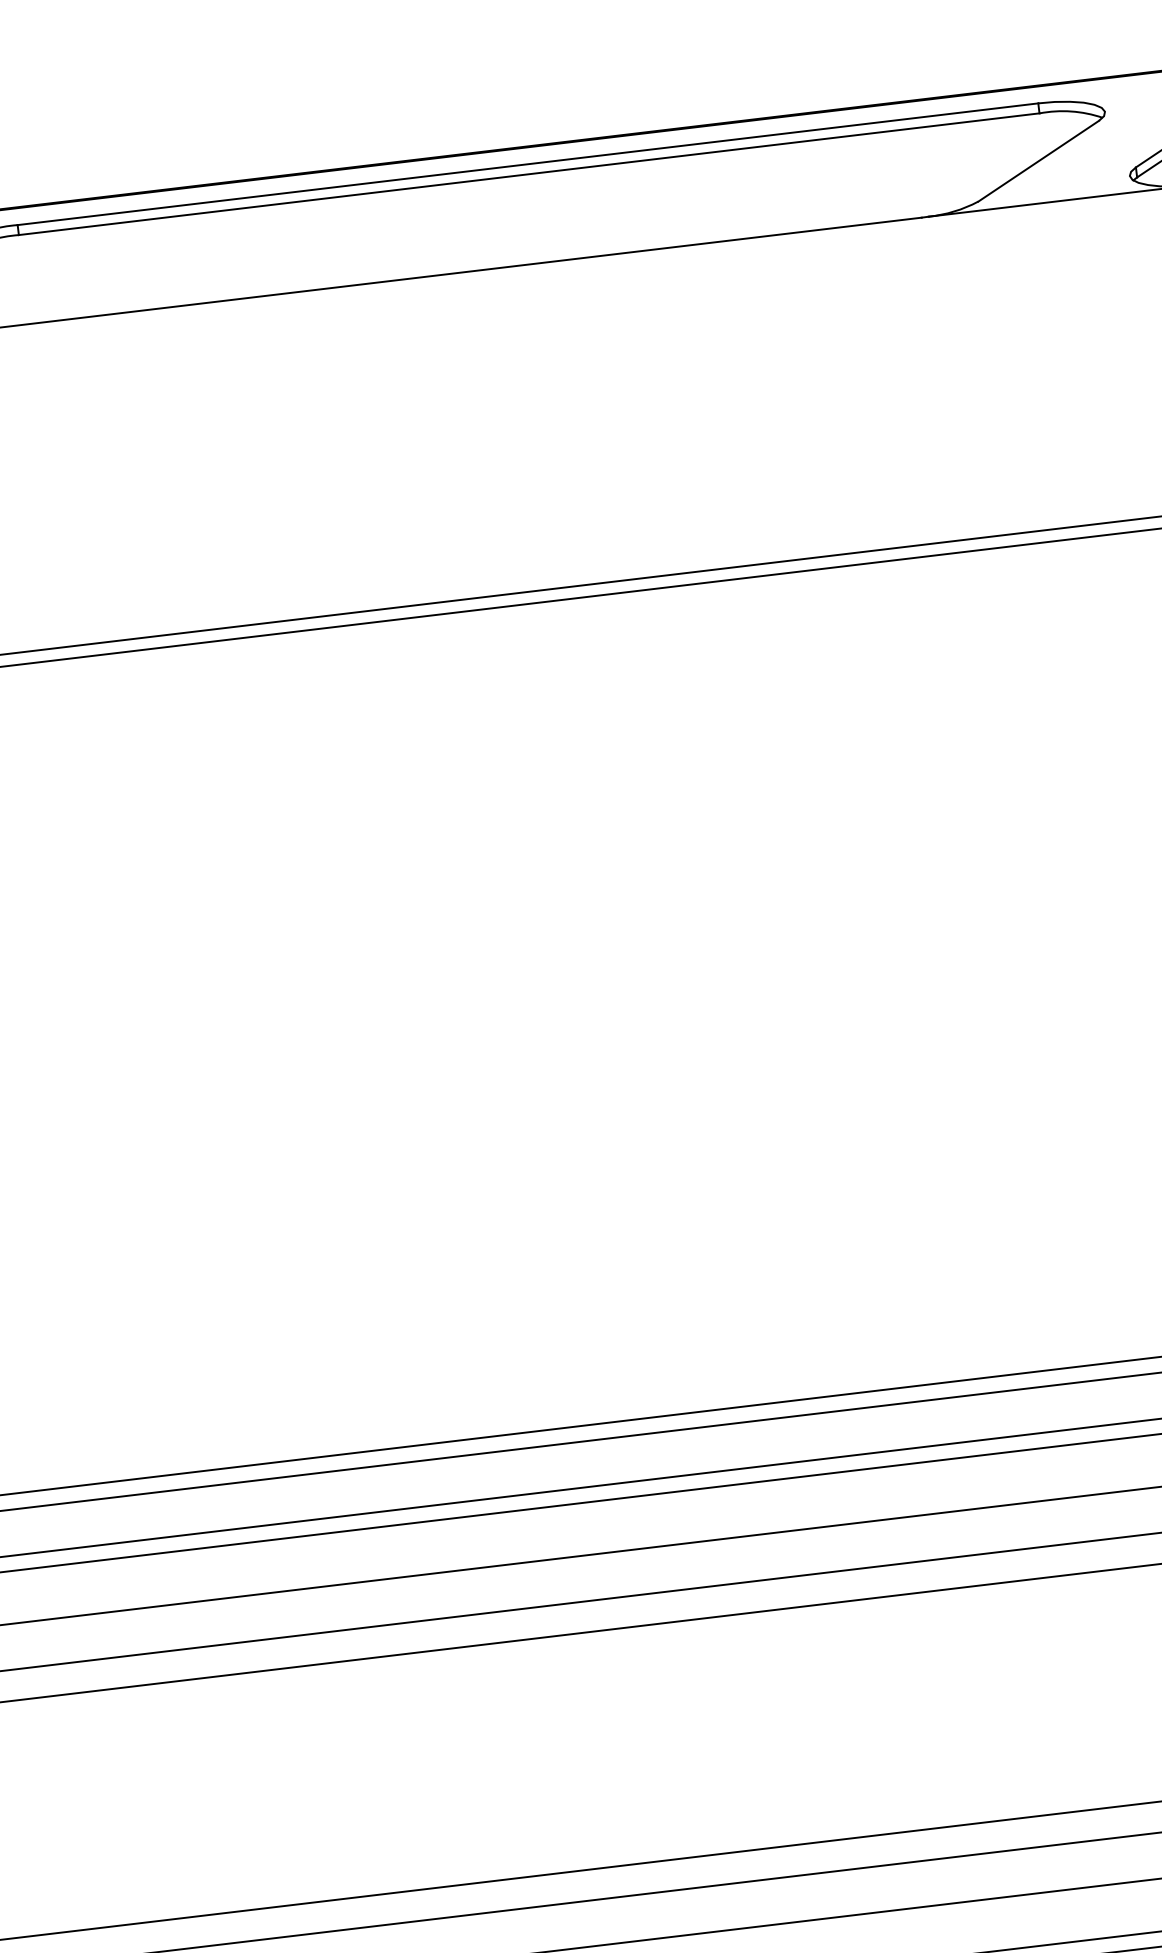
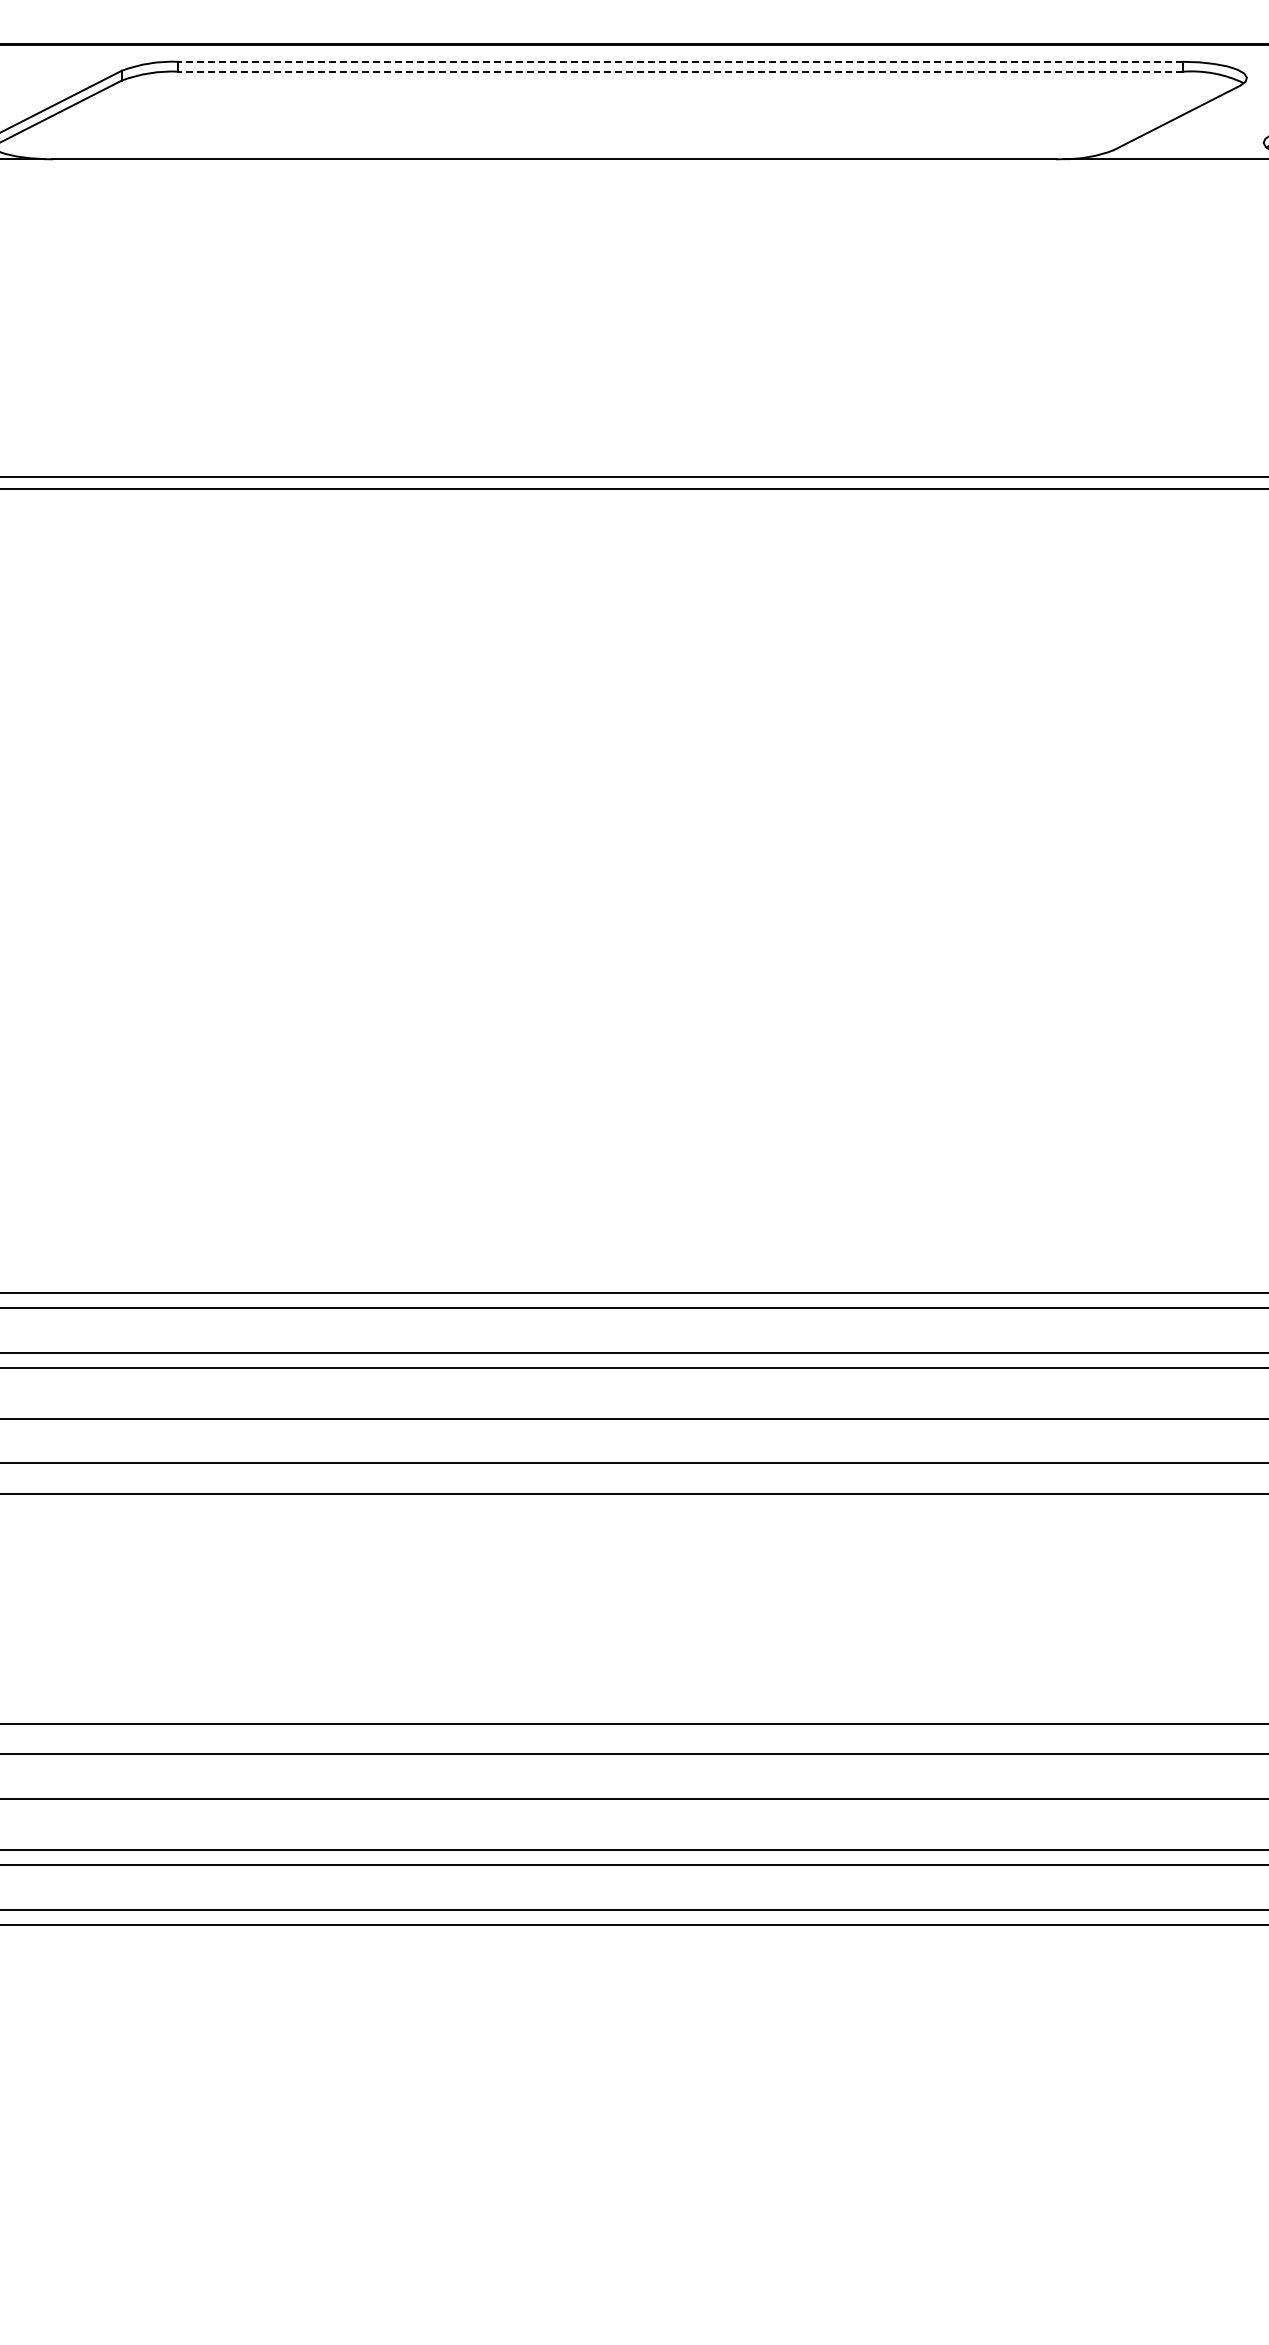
line: (527, 163) -> (680, 61), solid -> dashed
line: (528, 174) -> (680, 71), solid -> dashed

